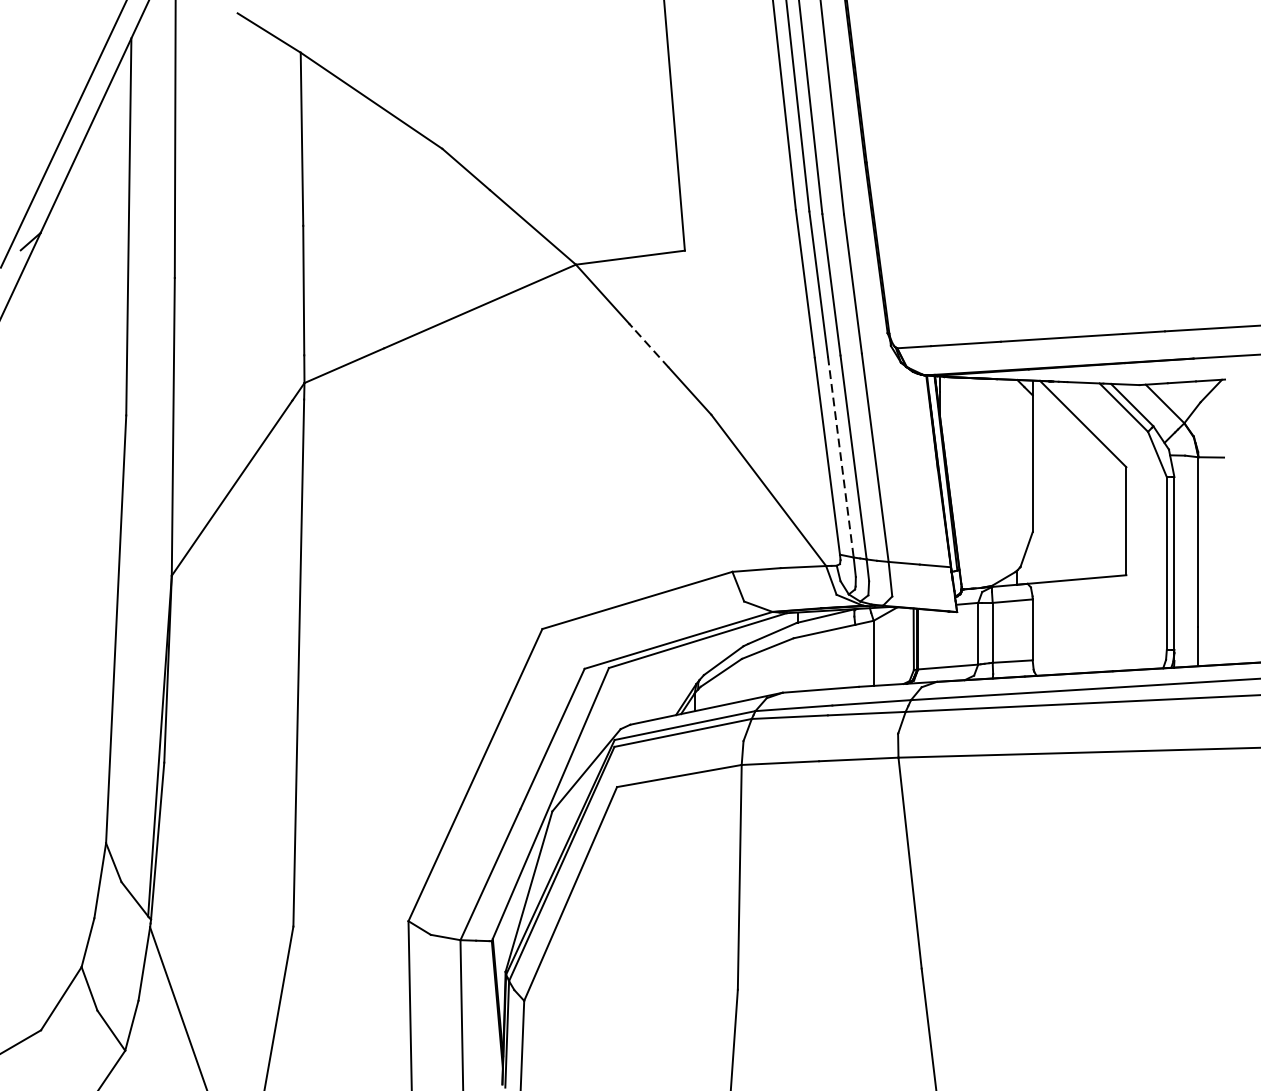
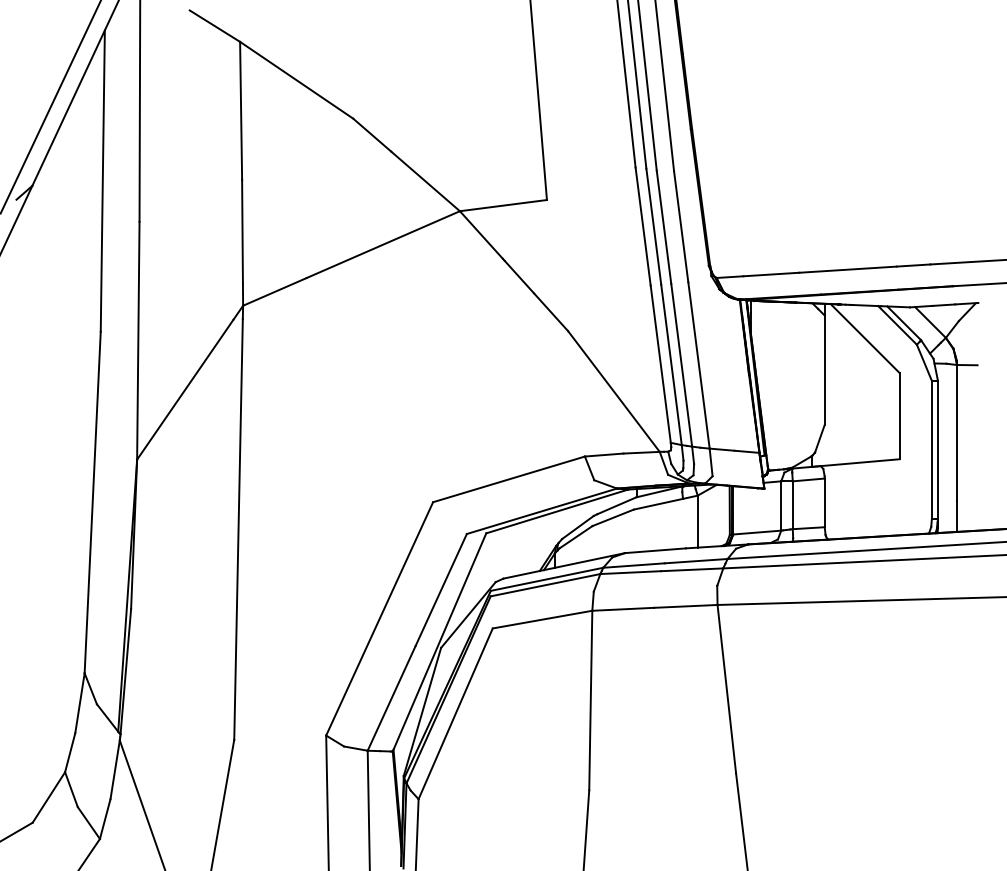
line: (650, 346) -> (519, 276), dashed -> solid
line: (840, 456) -> (671, 364), dashed -> solid

